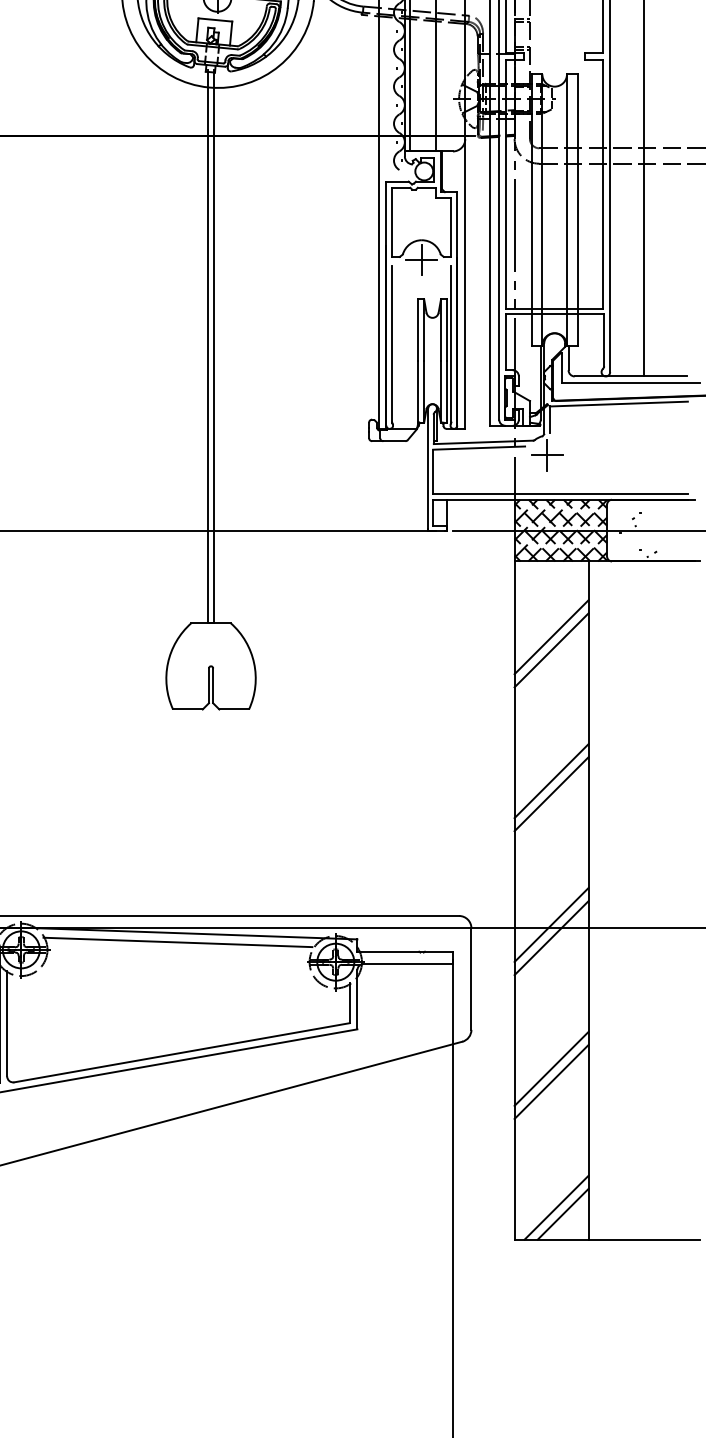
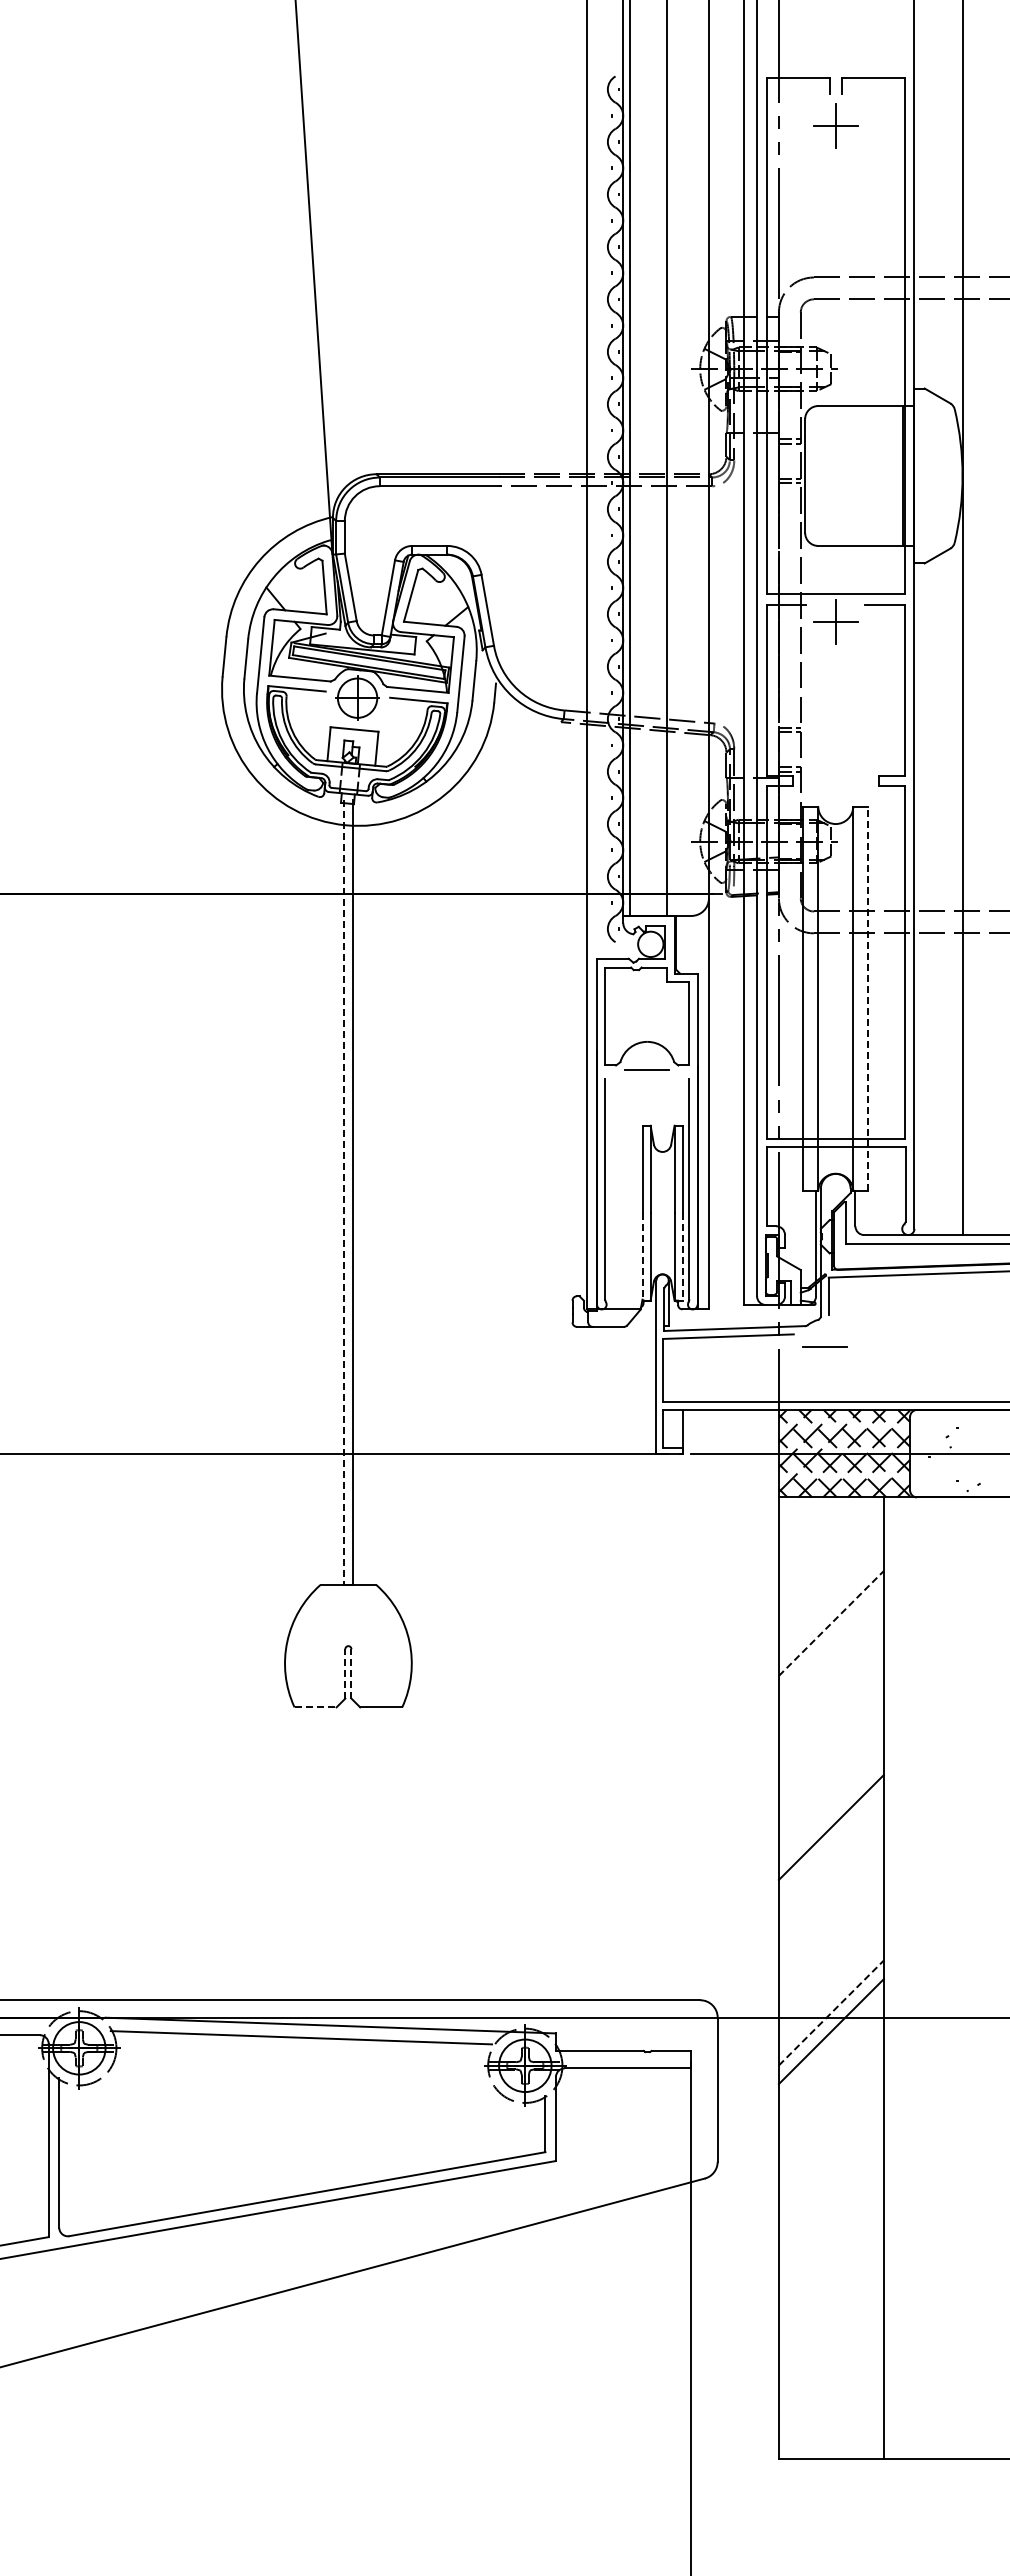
line: (577, 209) -> (868, 998), solid -> dashed
line: (421, 259) -> (647, 1069), removed
line: (208, 347) -> (344, 1193), solid -> dashed
line: (418, 391) -> (642, 1256), solid -> dashed
line: (446, 391) -> (682, 1256), solid -> dashed
line: (547, 455) -> (825, 1346), removed
line: (550, 636) -> (830, 1604), removed
line: (551, 650) -> (831, 1623), solid -> dashed
line: (209, 685) -> (345, 1673), solid -> dashed
line: (213, 685) -> (351, 1673), solid -> dashed
line: (188, 709) -> (316, 1707), solid -> dashed
line: (550, 780) -> (830, 1808), removed
line: (551, 924) -> (831, 2012), solid -> dashed
line: (550, 1068) -> (830, 2216), removed
line: (550, 1081) -> (830, 2235), removed
line: (556, 1207) -> (838, 2413), removed
line: (562, 1214) -> (847, 2423), removed

